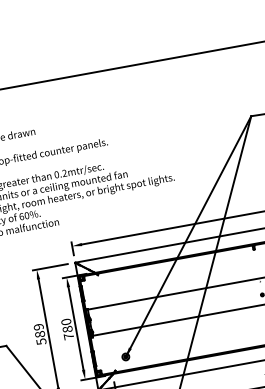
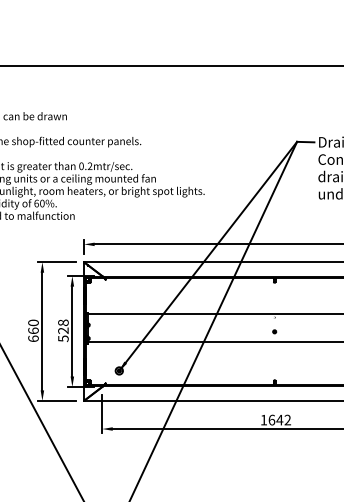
text: (67, 329) -> (63, 330), 780 -> 528
text: (40, 334) -> (33, 330), 589 -> 660

